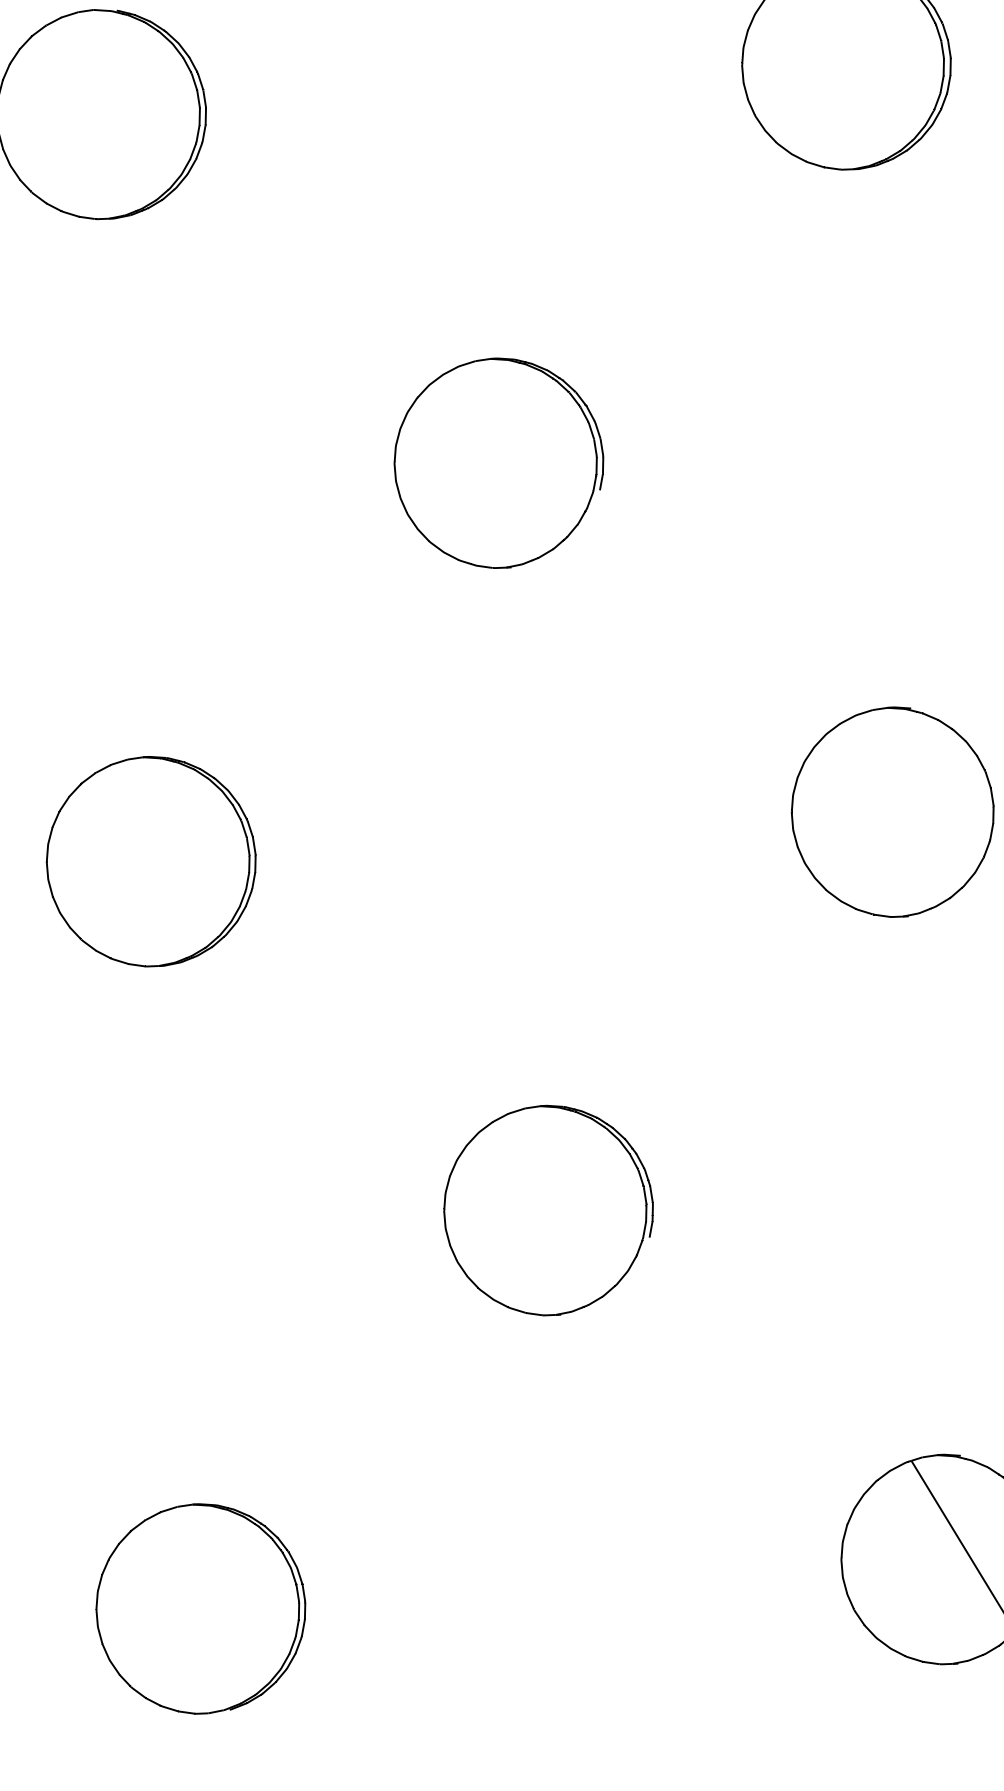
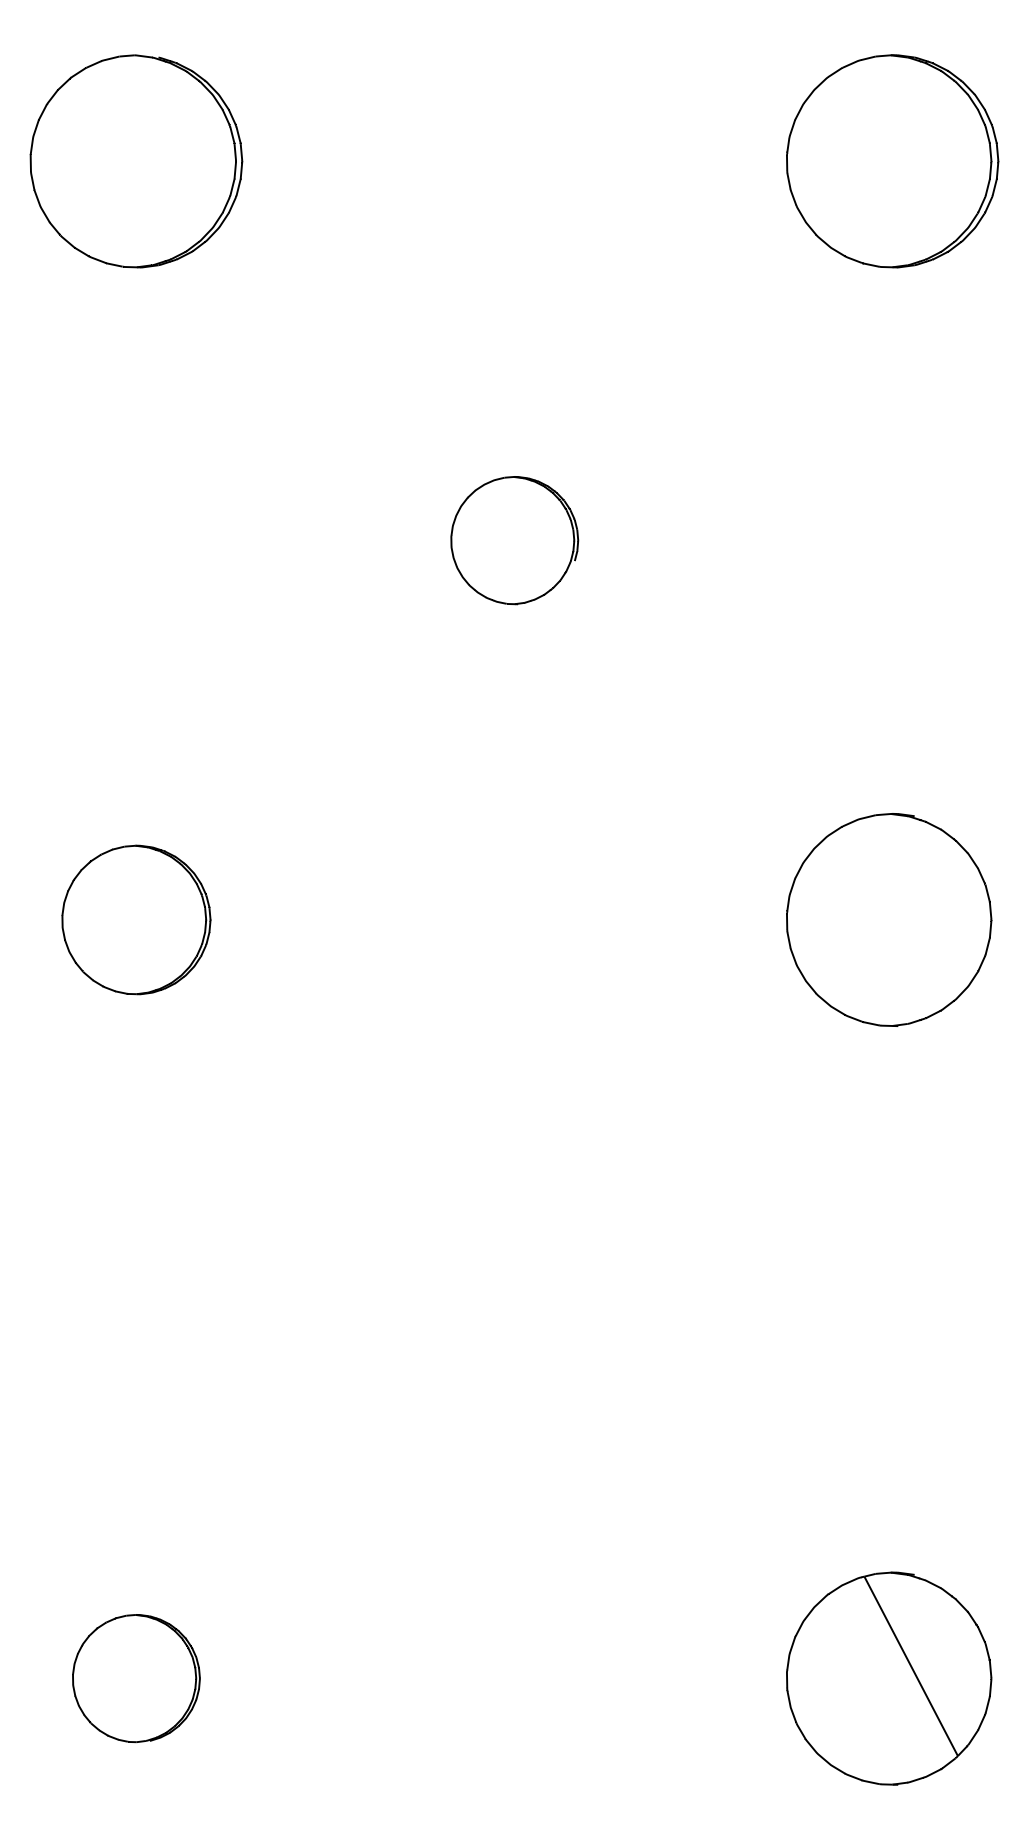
part: (498, 463) -> (514, 540), size x0.6
part: (151, 861) -> (136, 919), size x0.7
part: (548, 1210) -> (514, 1299), removed
part: (201, 1608) -> (136, 1678), size x0.6

